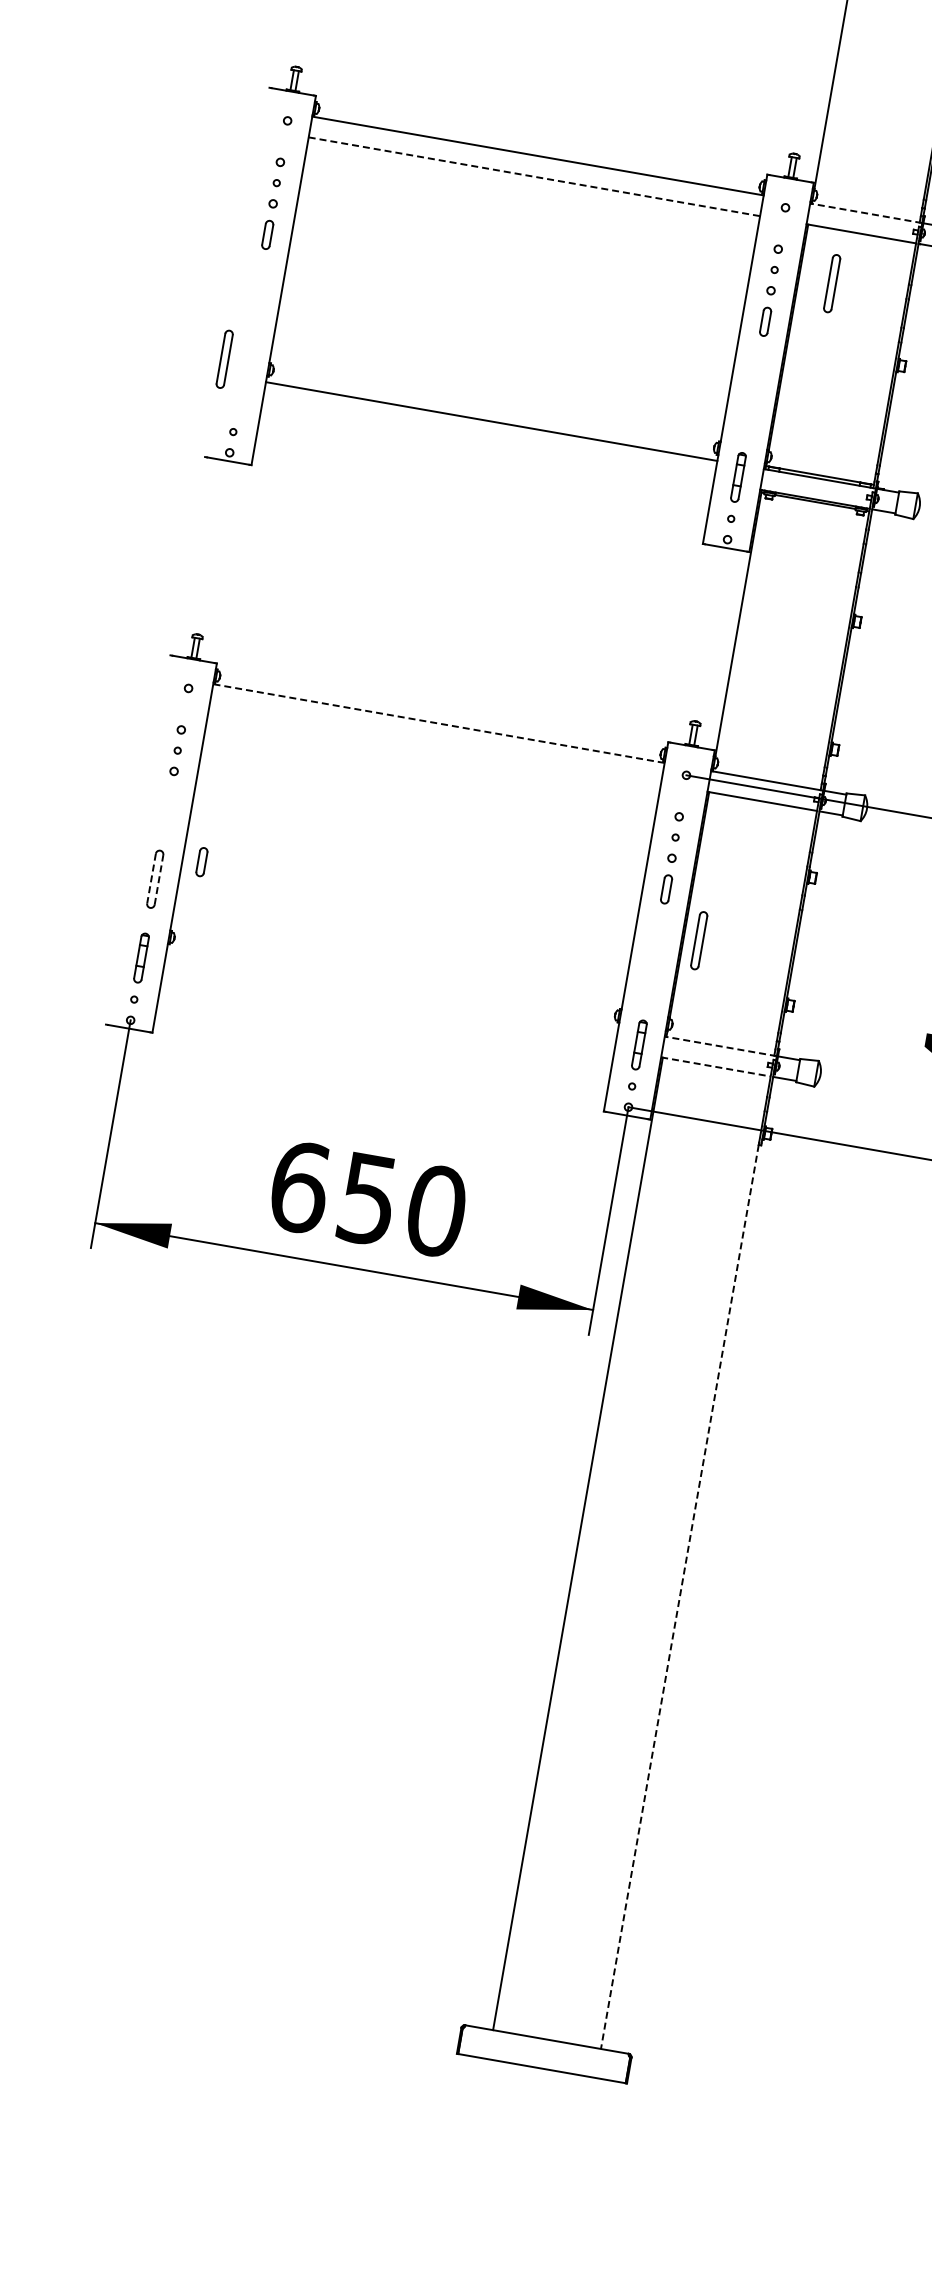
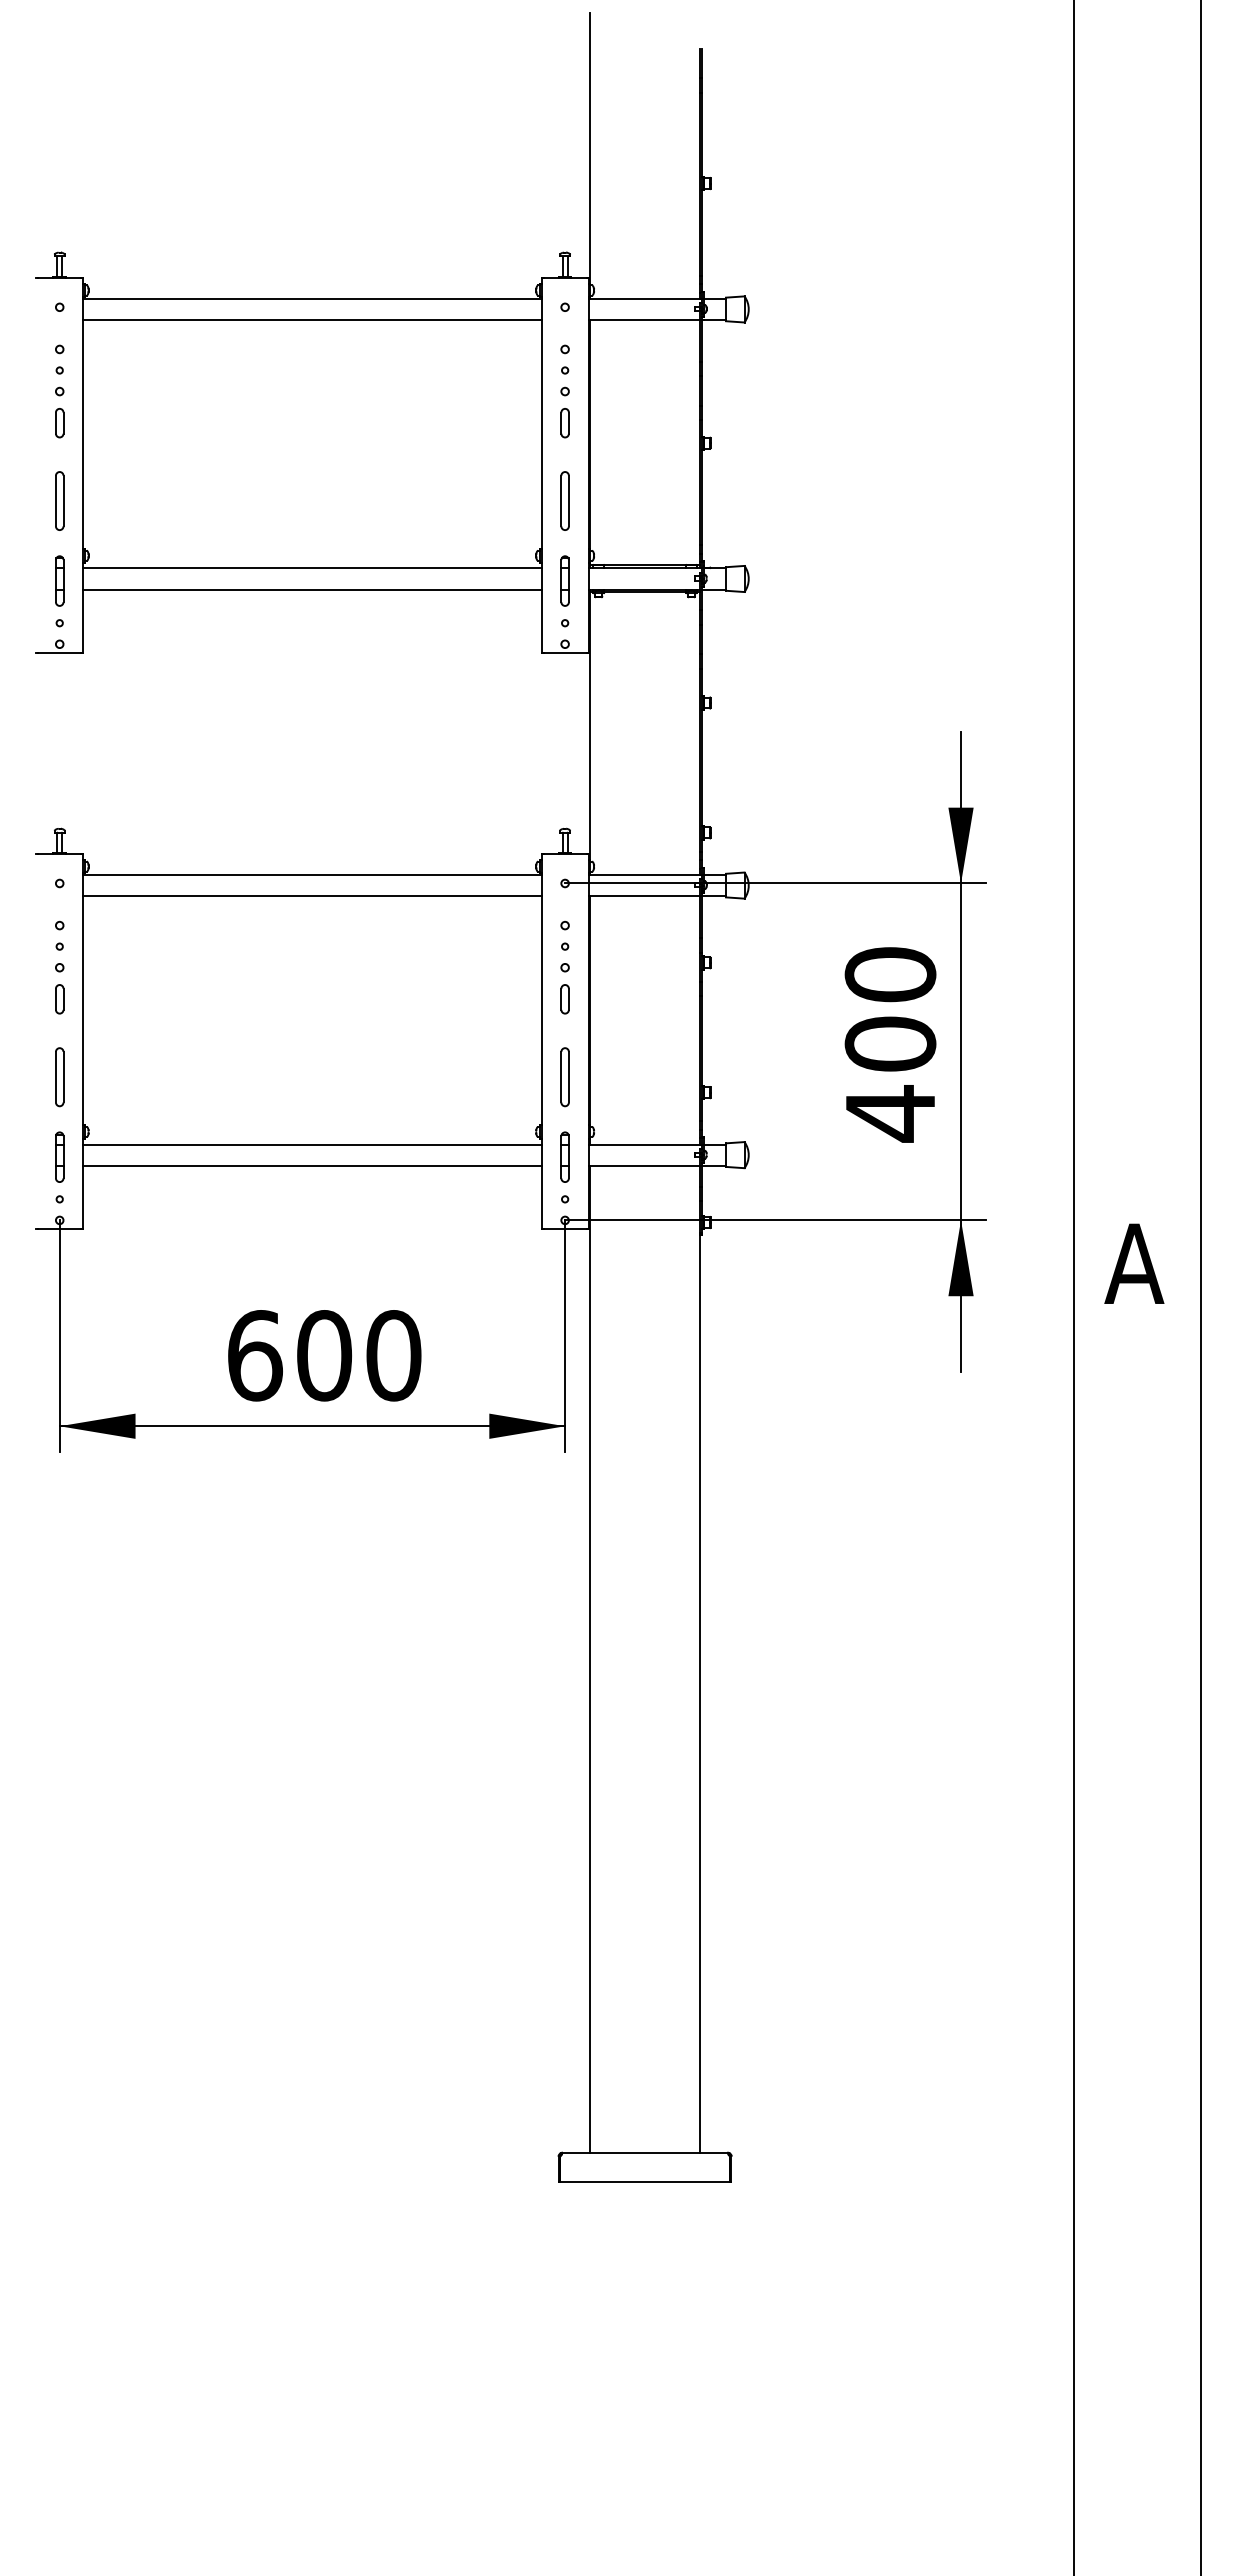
line: (534, 176) -> (312, 319), dashed -> solid
line: (866, 212) -> (645, 298), dashed -> solid
part: (831, 282) -> (564, 500), moved
part: (224, 358) -> (59, 500), moved
part: (240, 389) -> (59, 580), added
line: (488, 442) -> (312, 589), added
line: (437, 723) -> (311, 875), dashed -> solid
line: (435, 744) -> (312, 896), added
part: (201, 862) -> (59, 999), moved
line: (151, 878) -> (55, 1077), dashed -> solid
line: (159, 879) -> (63, 1076), dashed -> solid
part: (698, 940) -> (564, 1077), moved
line: (392, 989) -> (312, 1144), added
line: (389, 1009) -> (312, 1165), added
line: (720, 1046) -> (645, 1144), dashed -> solid
line: (716, 1066) -> (644, 1165), dashed -> solid
text: (368, 1198) -> (324, 1355), 650 -> 600
line: (679, 1597) -> (699, 1694), dashed -> solid

